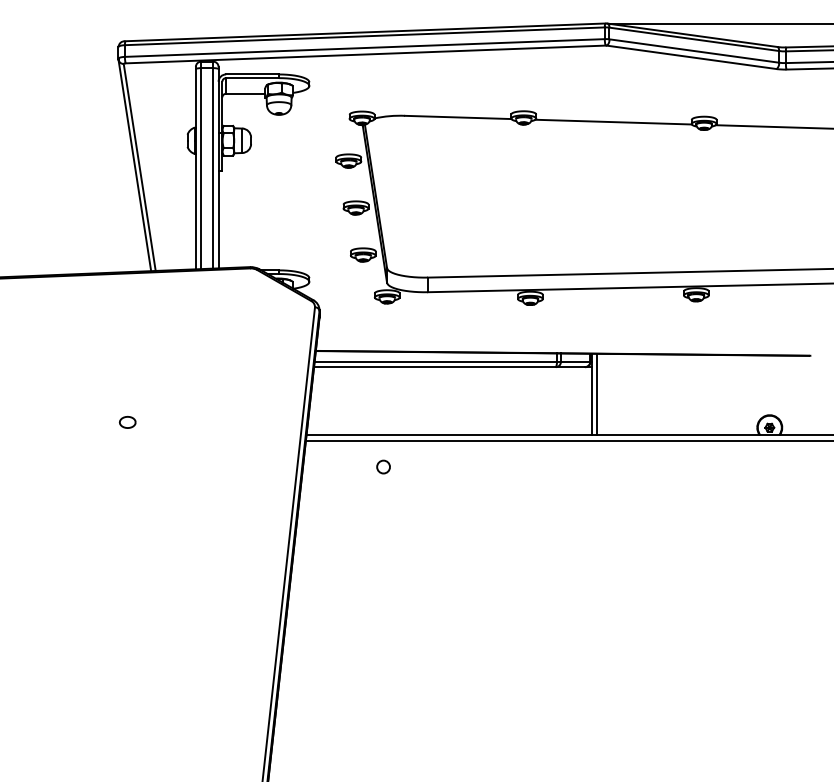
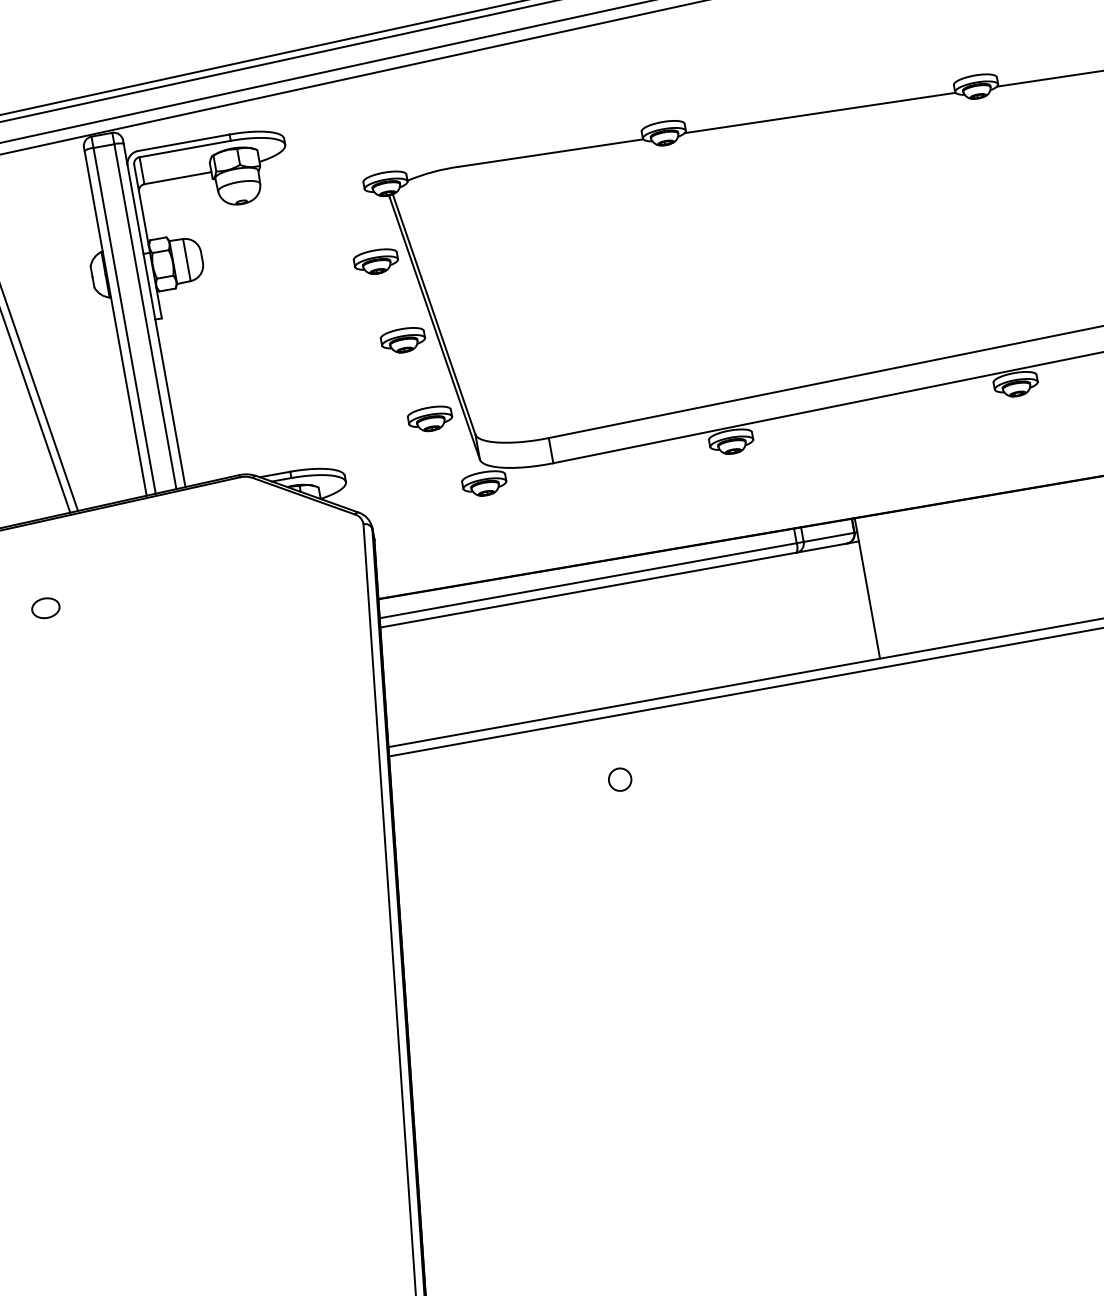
line: (597, 394) -> (876, 586), removed
part: (127, 422) -> (45, 608), moved
circle: (383, 466) -> (619, 778), moved

